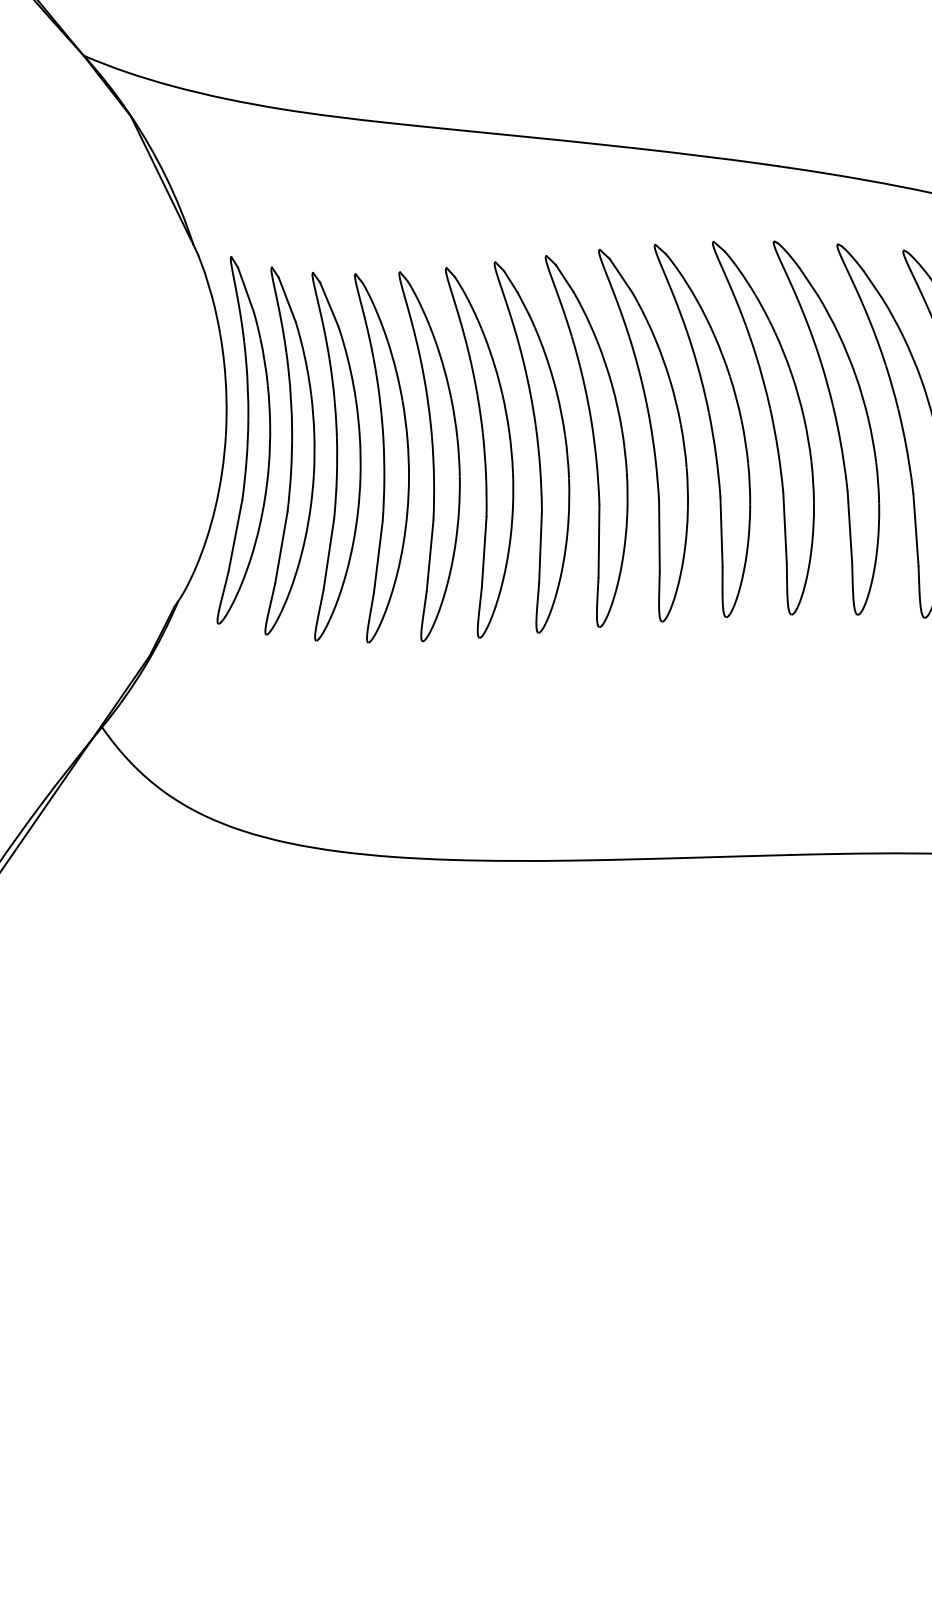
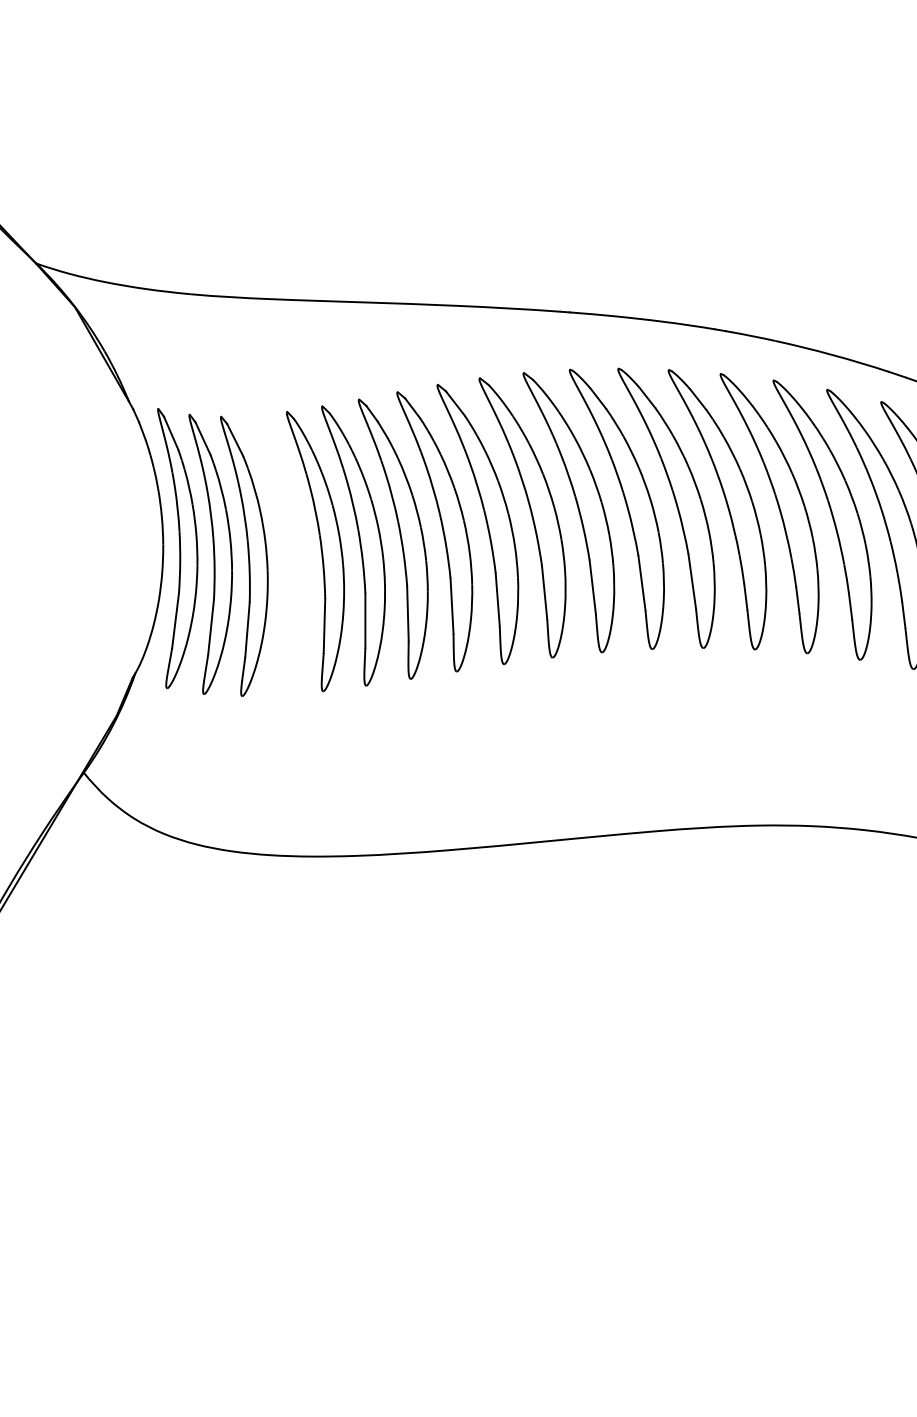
part: (376, 458) -> (278, 554), removed

